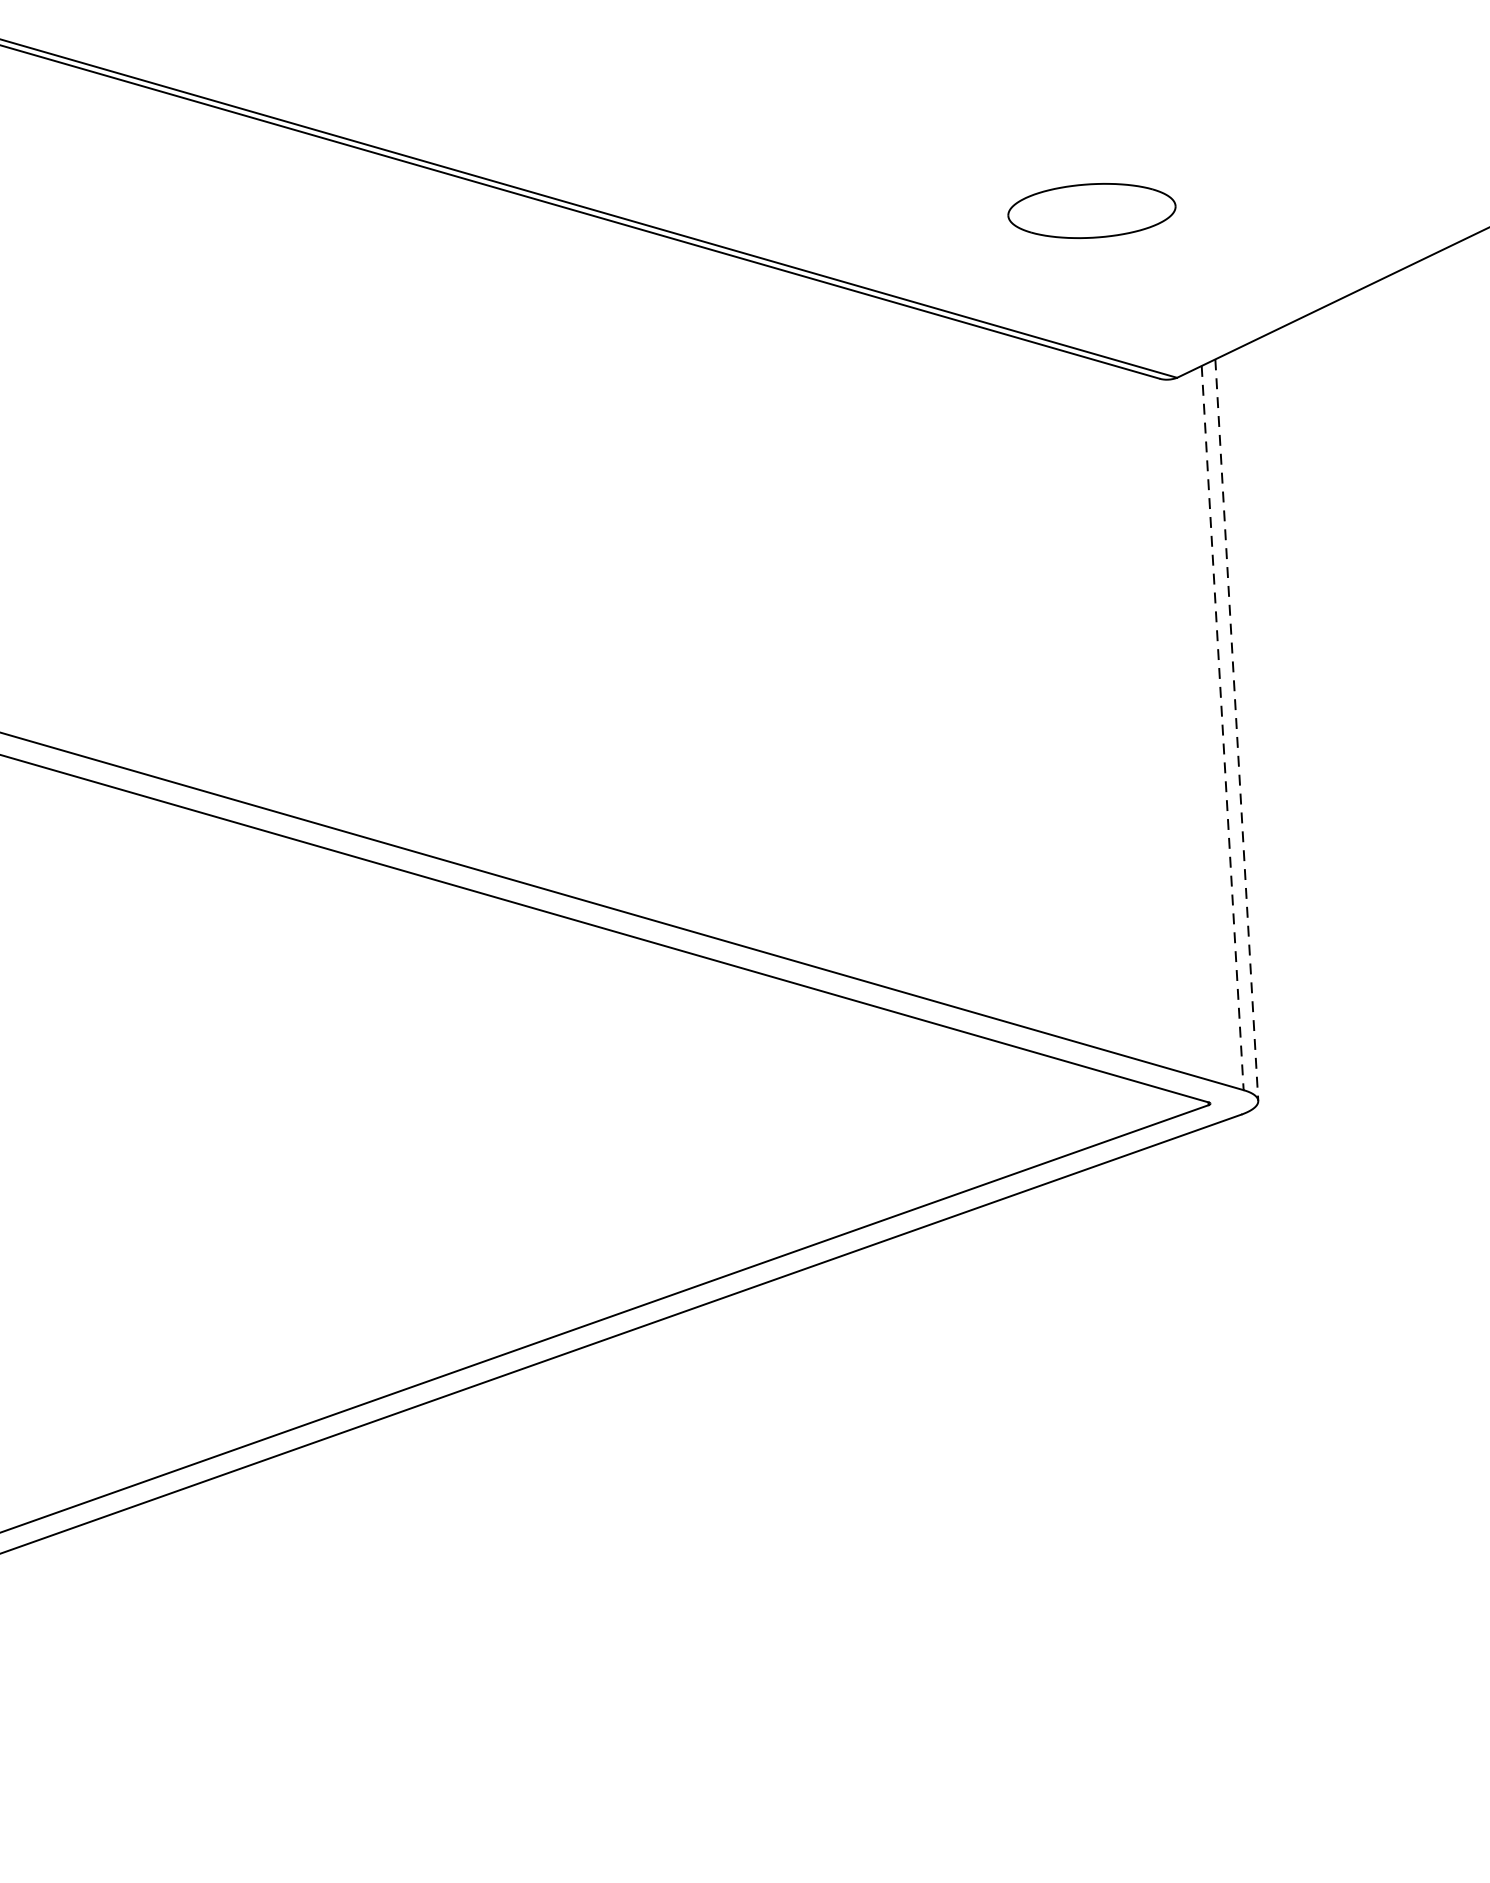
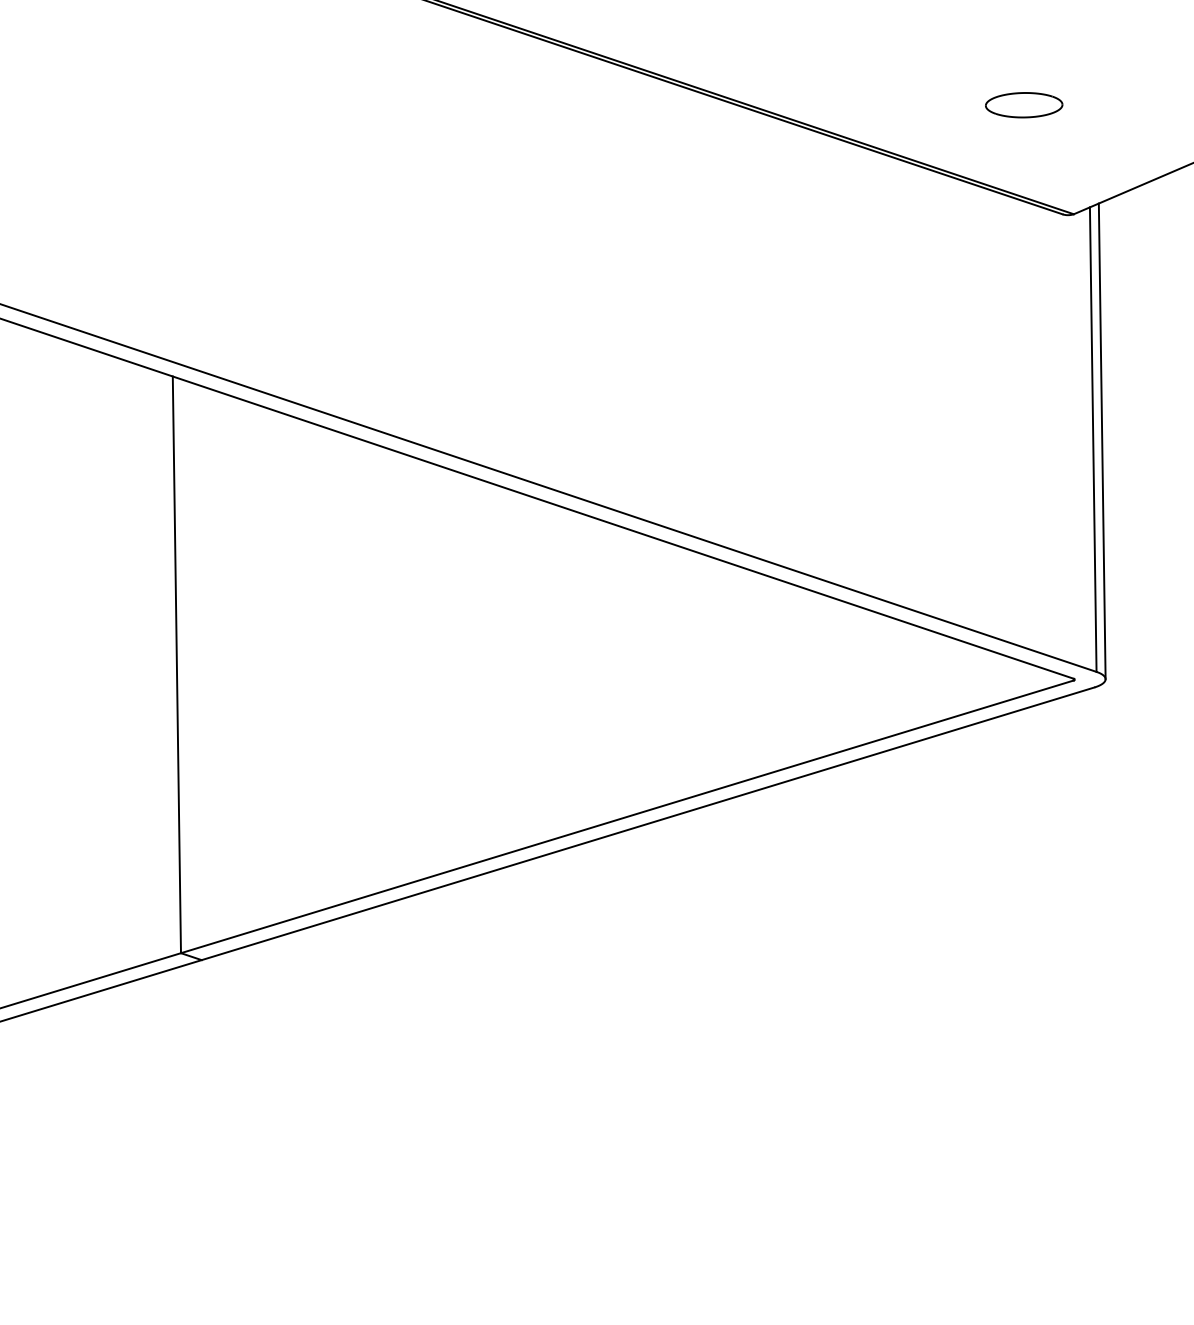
part: (1092, 211) -> (1024, 105), size x0.71
line: (1223, 729) -> (1093, 440), dashed -> solid
line: (1237, 730) -> (1102, 441), dashed -> solid

